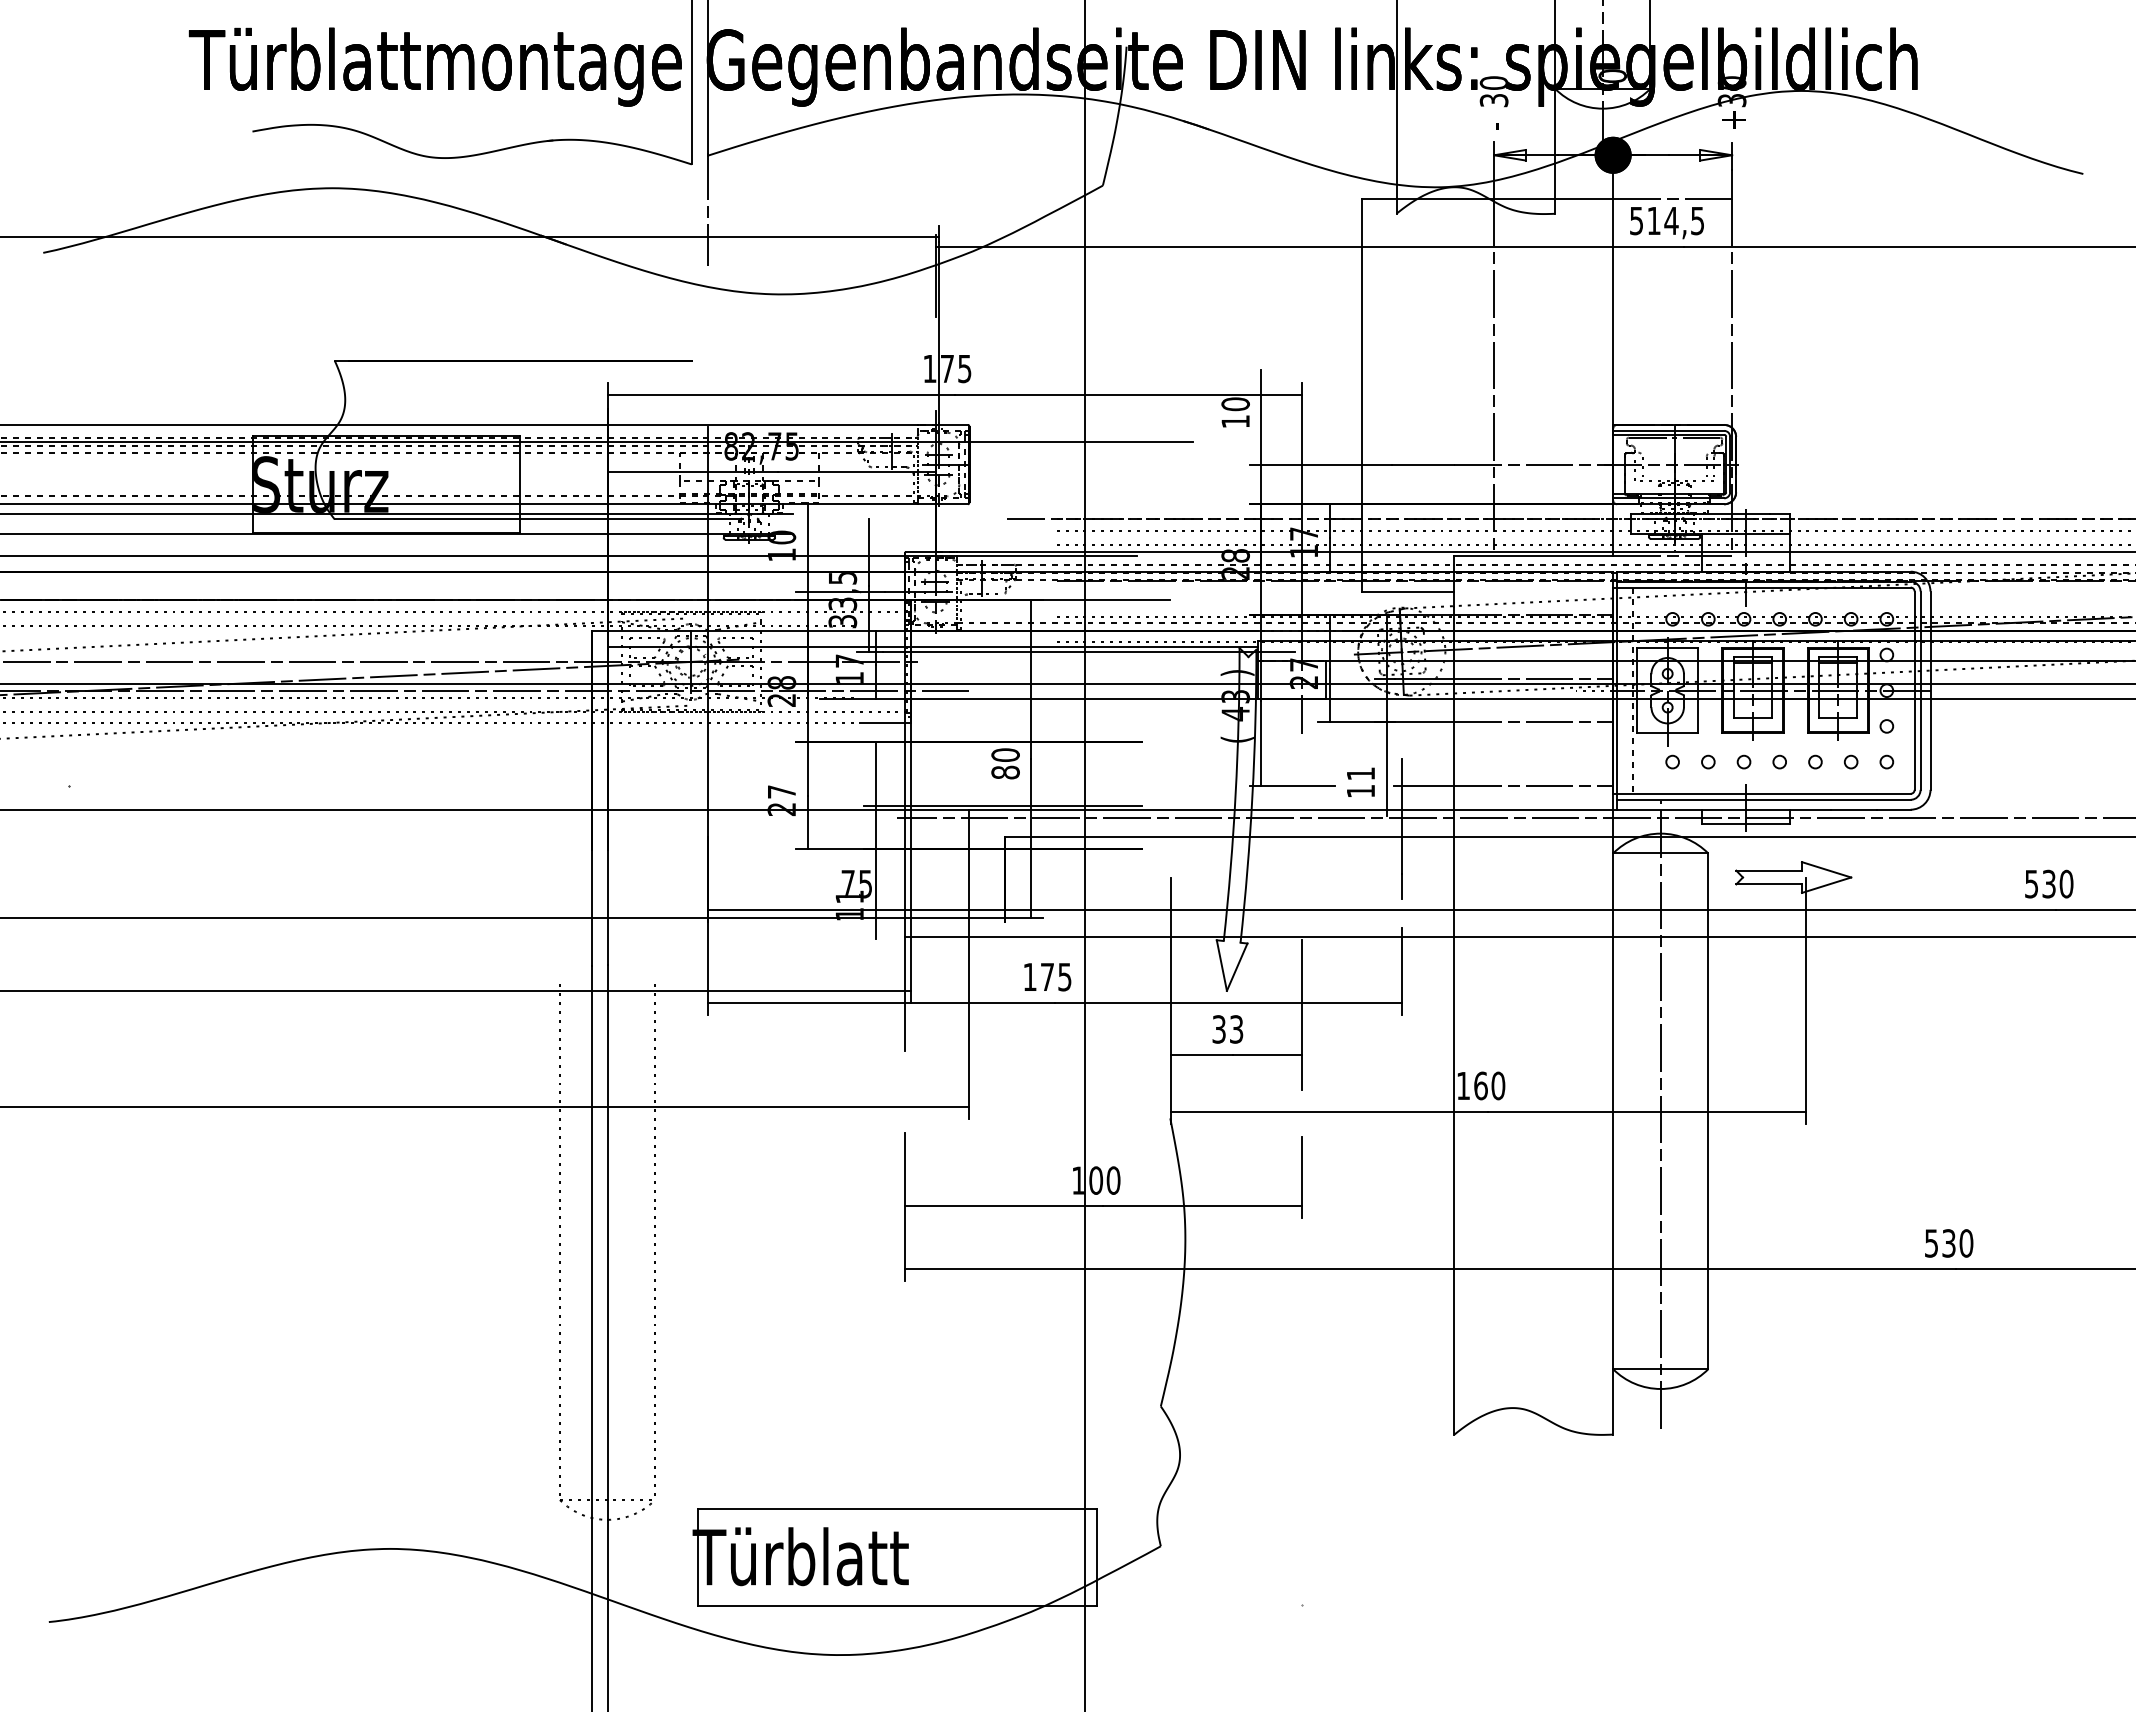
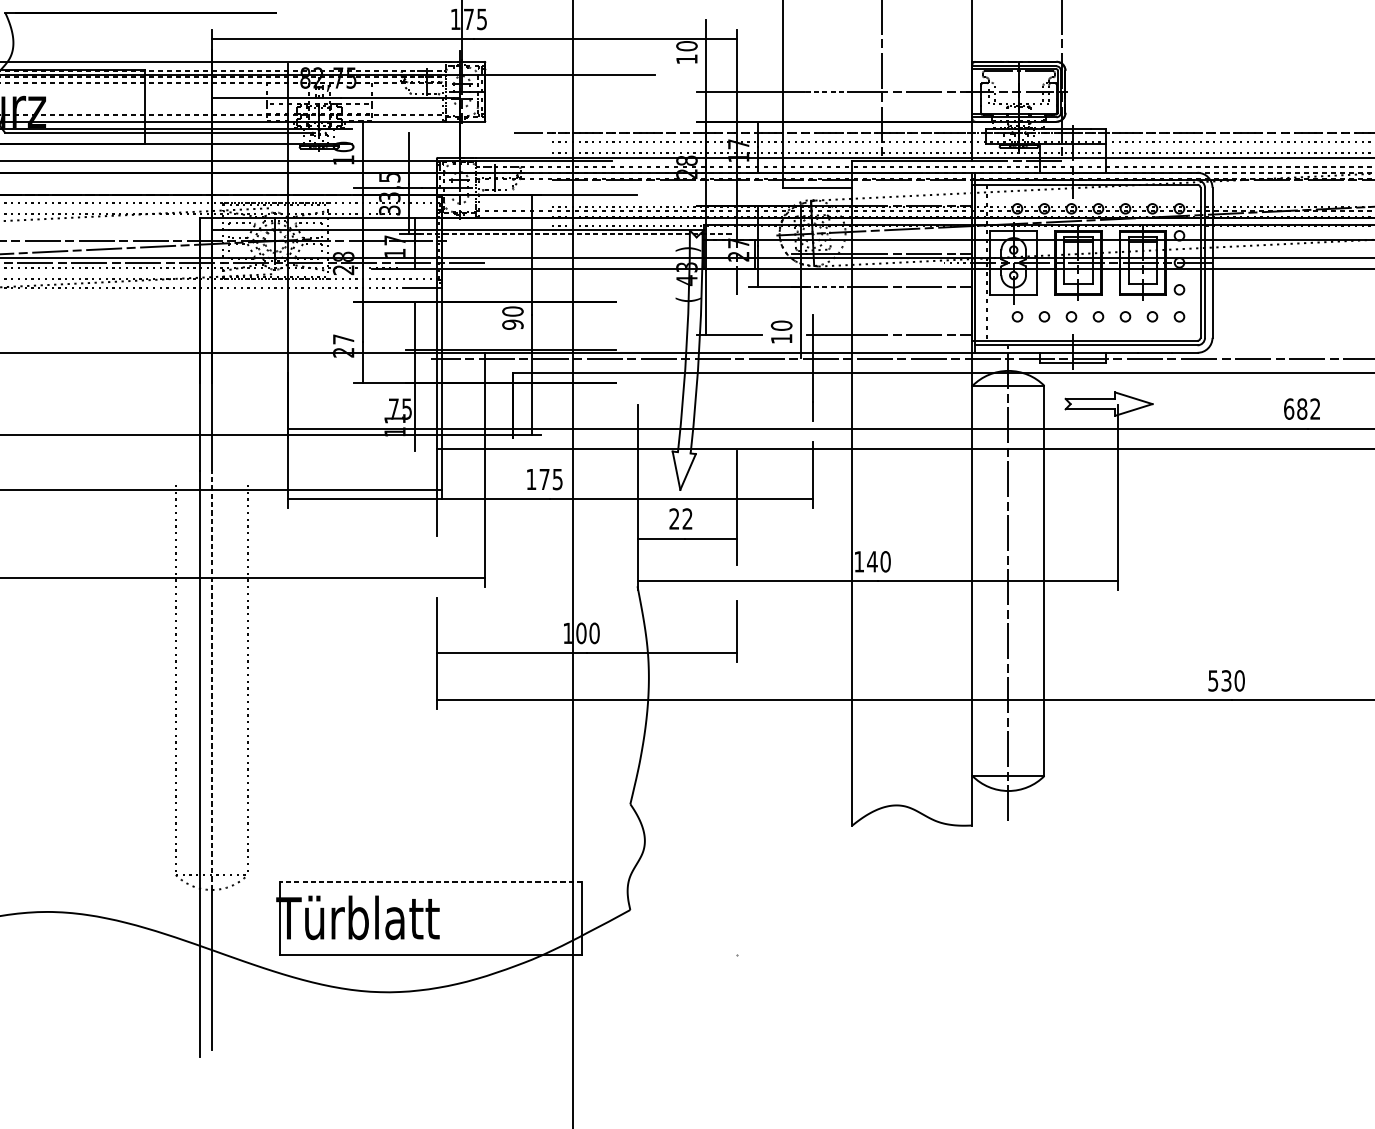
line: (1422, 464) -> (828, 91), solid -> dashed
line: (1088, 652) -> (575, 233), solid -> dashed
line: (1424, 722) -> (829, 286), solid -> dashed
text: (1005, 772) -> (512, 324), 80 -> 90
text: (1360, 773) -> (781, 325), 11 -> 10
text: (2049, 883) -> (1302, 408), 530 -> 682
text: (1227, 1029) -> (680, 519), 33 -> 22
text: (1480, 1085) -> (872, 561), 160 -> 140
line: (607, 1242) -> (211, 680), solid -> dashed
line: (897, 1508) -> (431, 881), solid -> dashed

